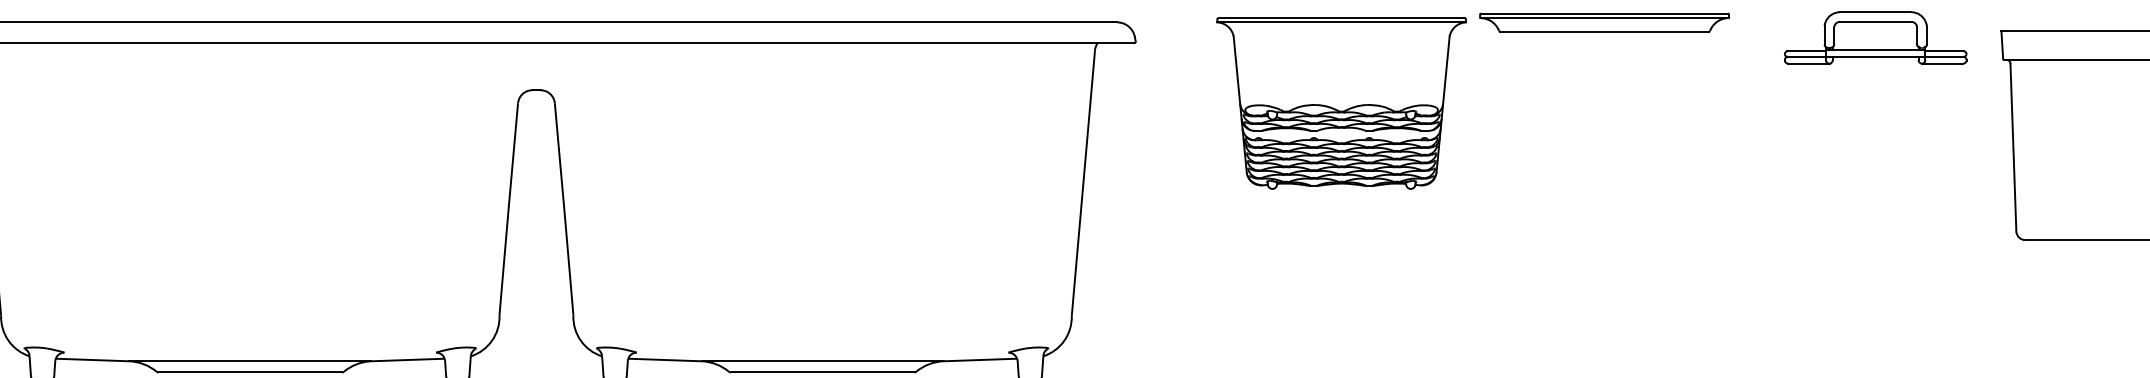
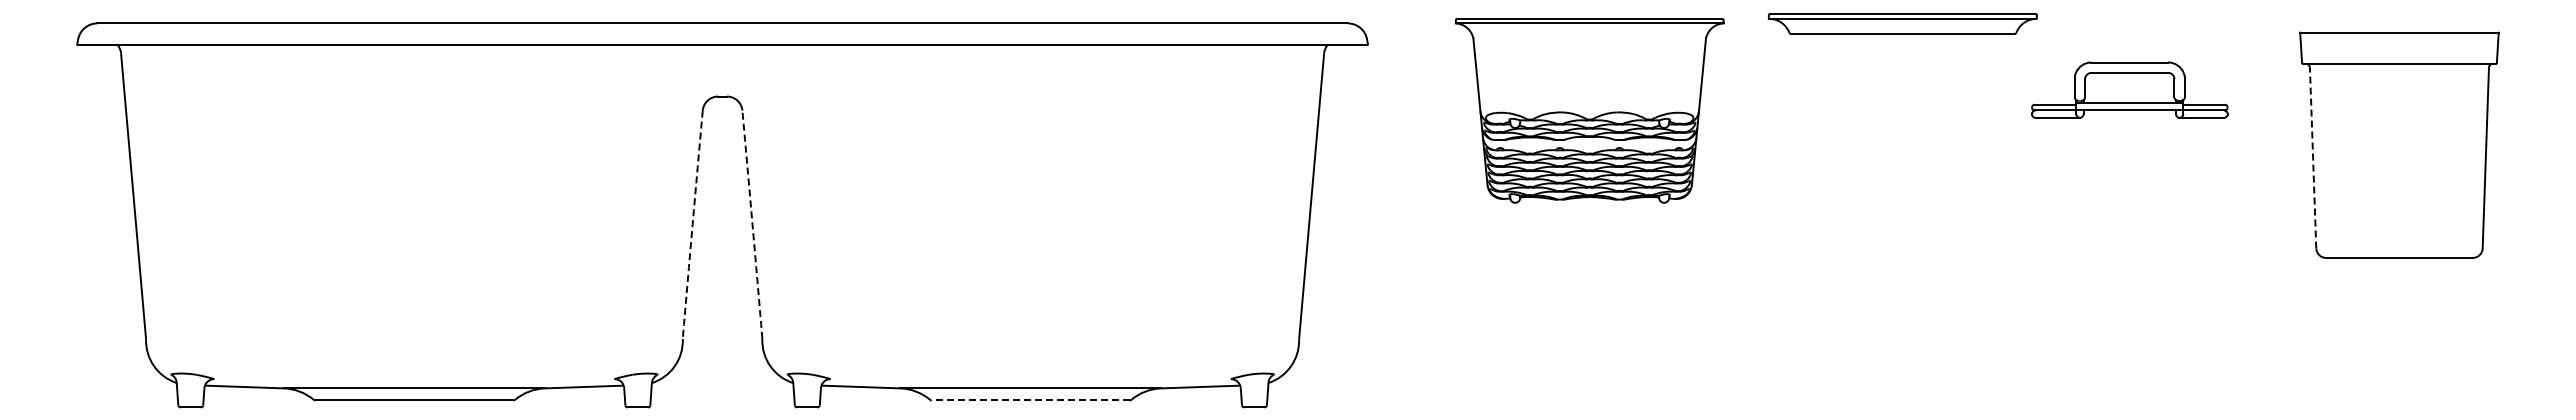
part: (1604, 22) -> (1902, 23), moved
part: (1875, 37) -> (2129, 89), moved
line: (2013, 146) -> (2313, 157), solid -> dashed
arc: (508, 209) -> (692, 224), solid -> dashed
arc: (564, 209) -> (752, 224), solid -> dashed
line: (822, 372) -> (1030, 400), solid -> dashed

